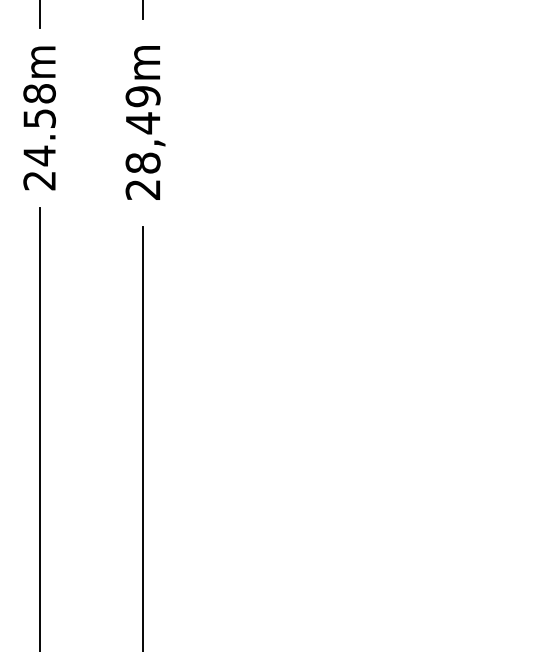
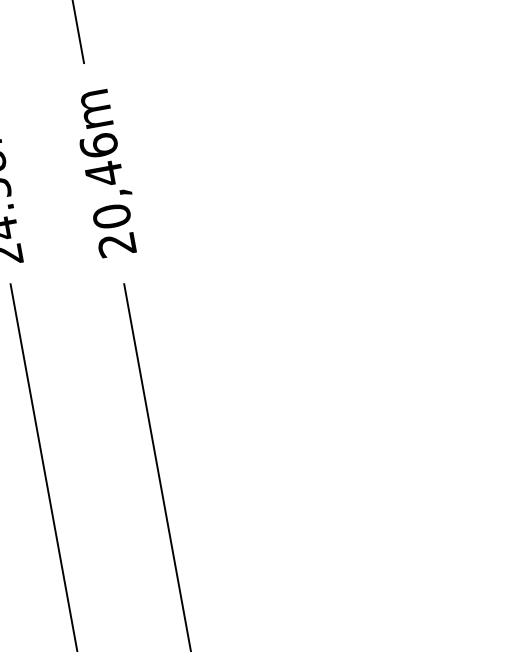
text: (142, 129) -> (104, 180), 28,49m -> 20,46m

